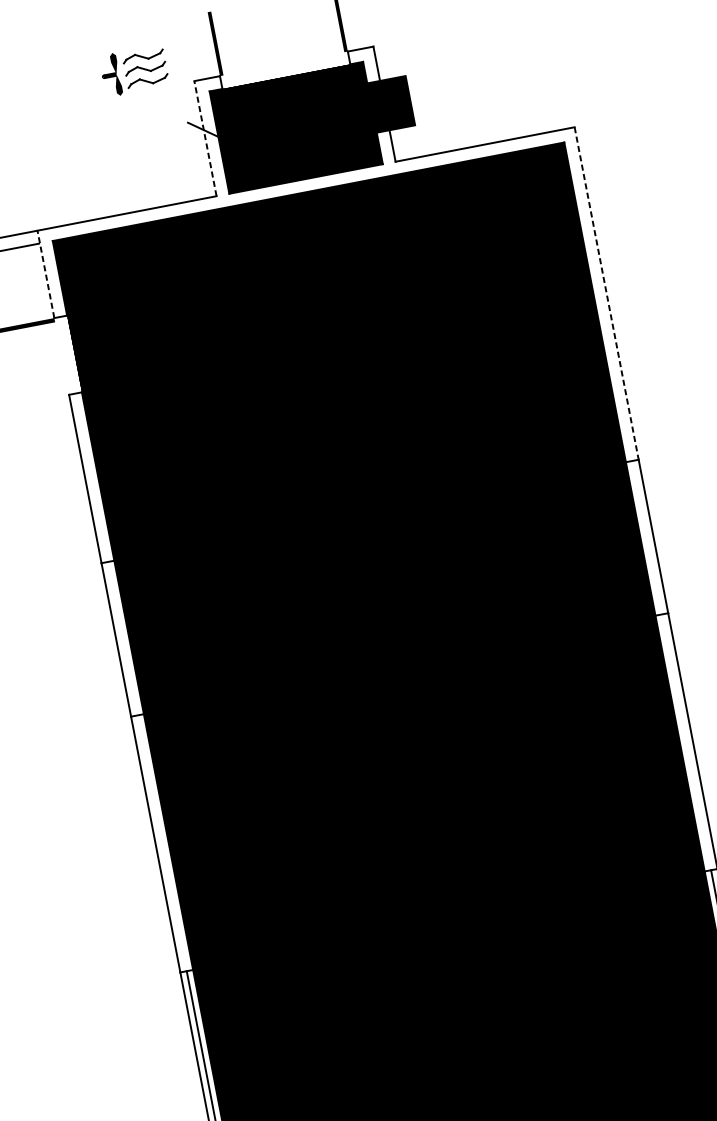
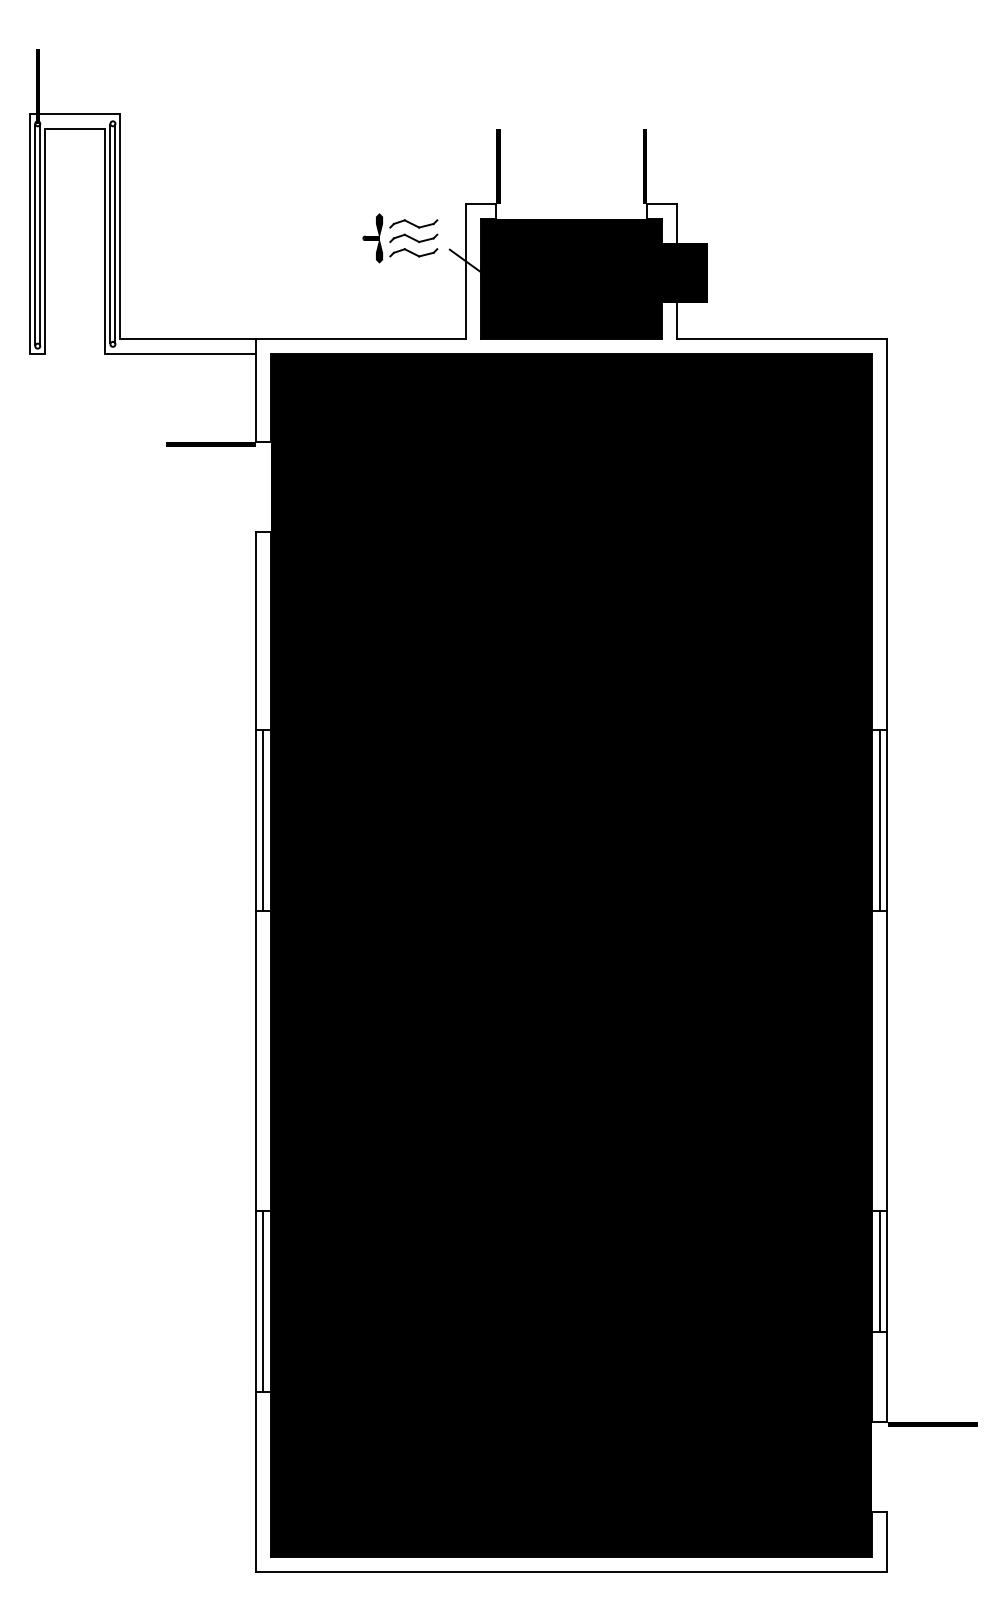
part: (134, 71) -> (400, 238), moved
line: (205, 138) -> (466, 271), dashed -> solid
line: (45, 274) -> (255, 390), dashed -> solid
line: (606, 294) -> (887, 535), dashed -> solid
line: (646, 537) -> (879, 820), added
line: (122, 638) -> (263, 820), added

